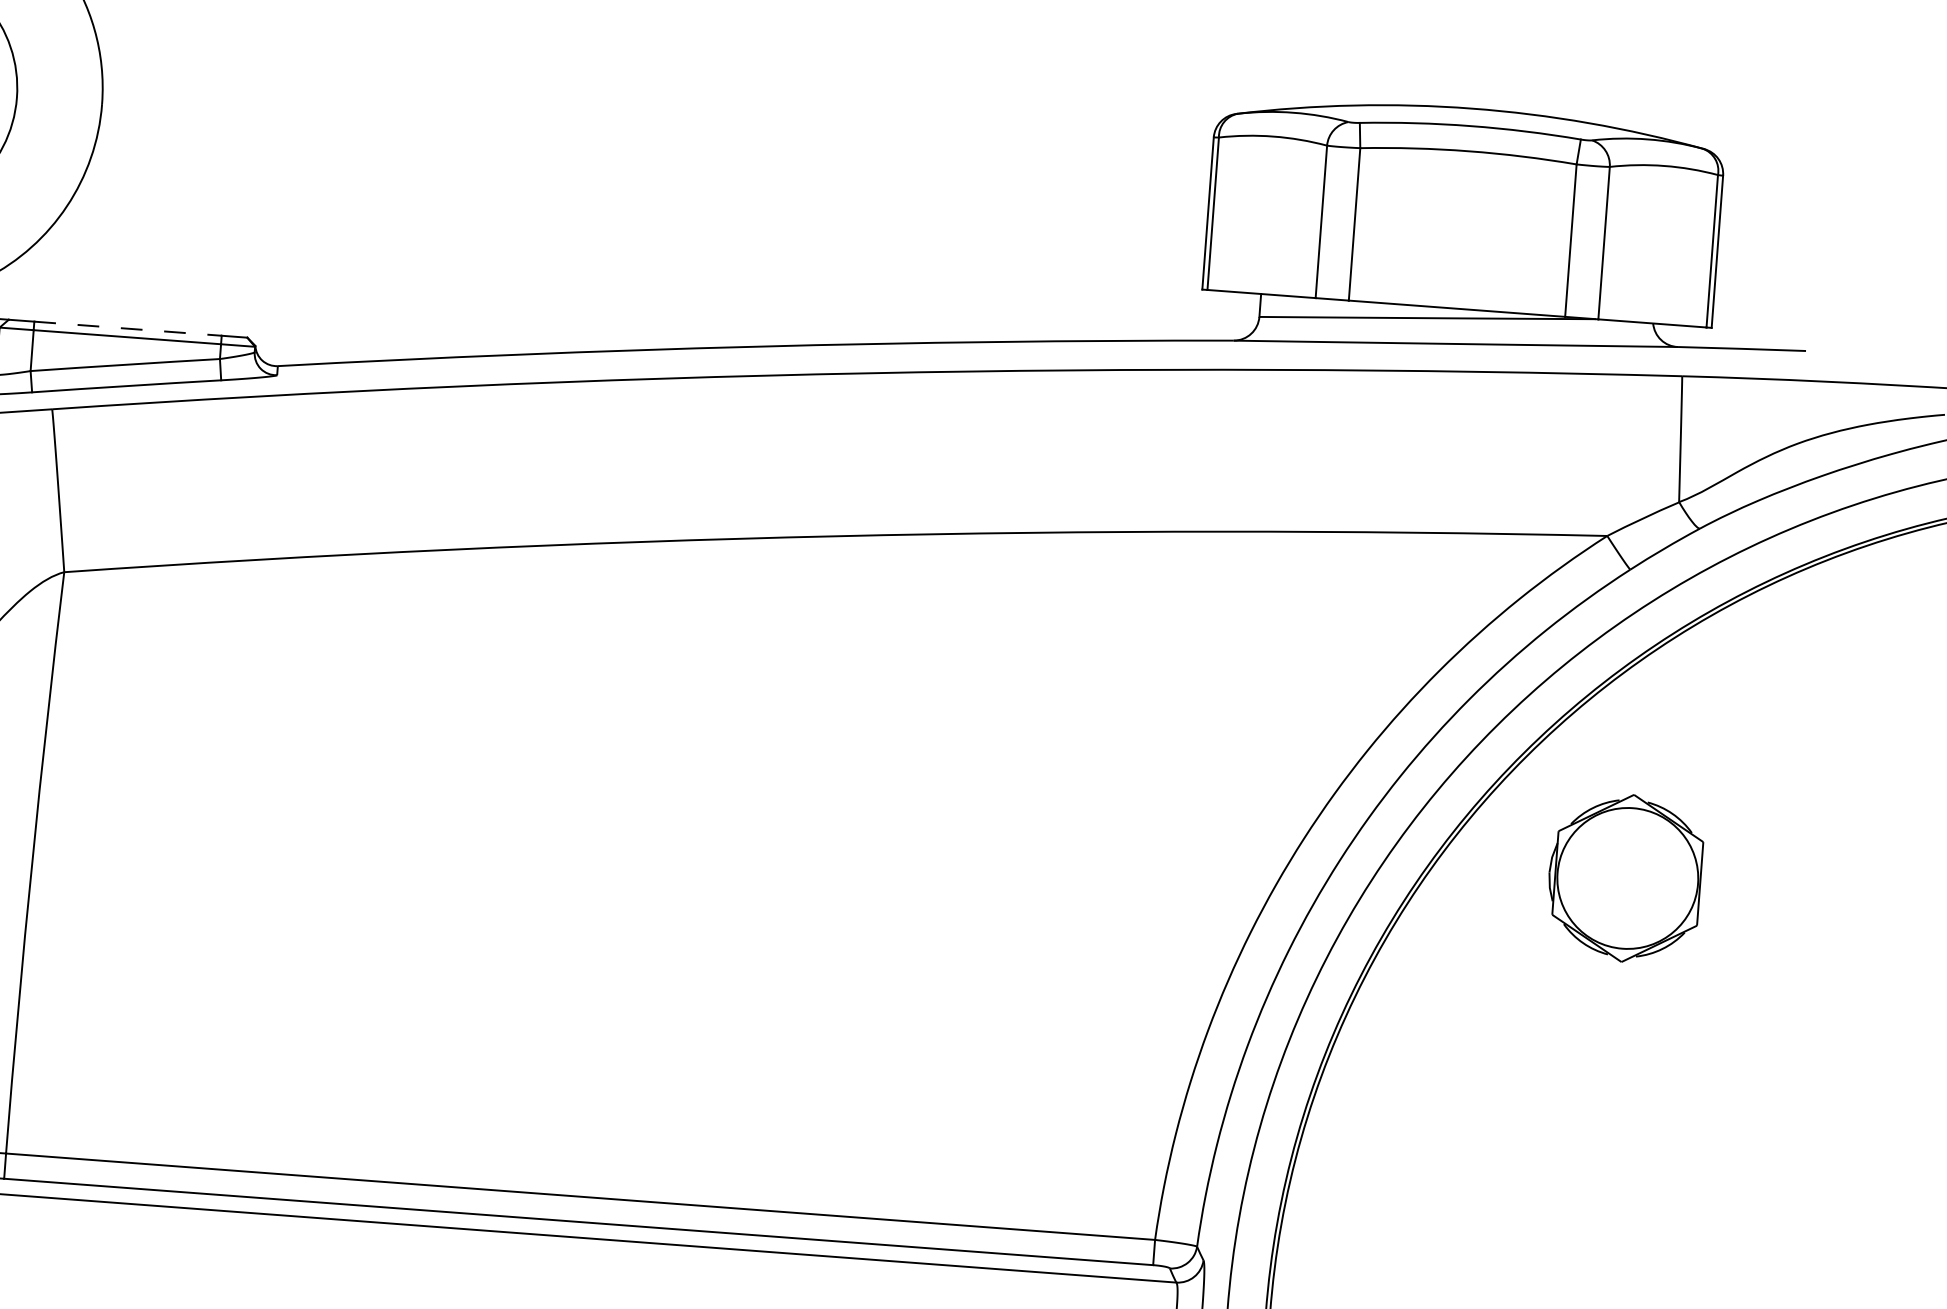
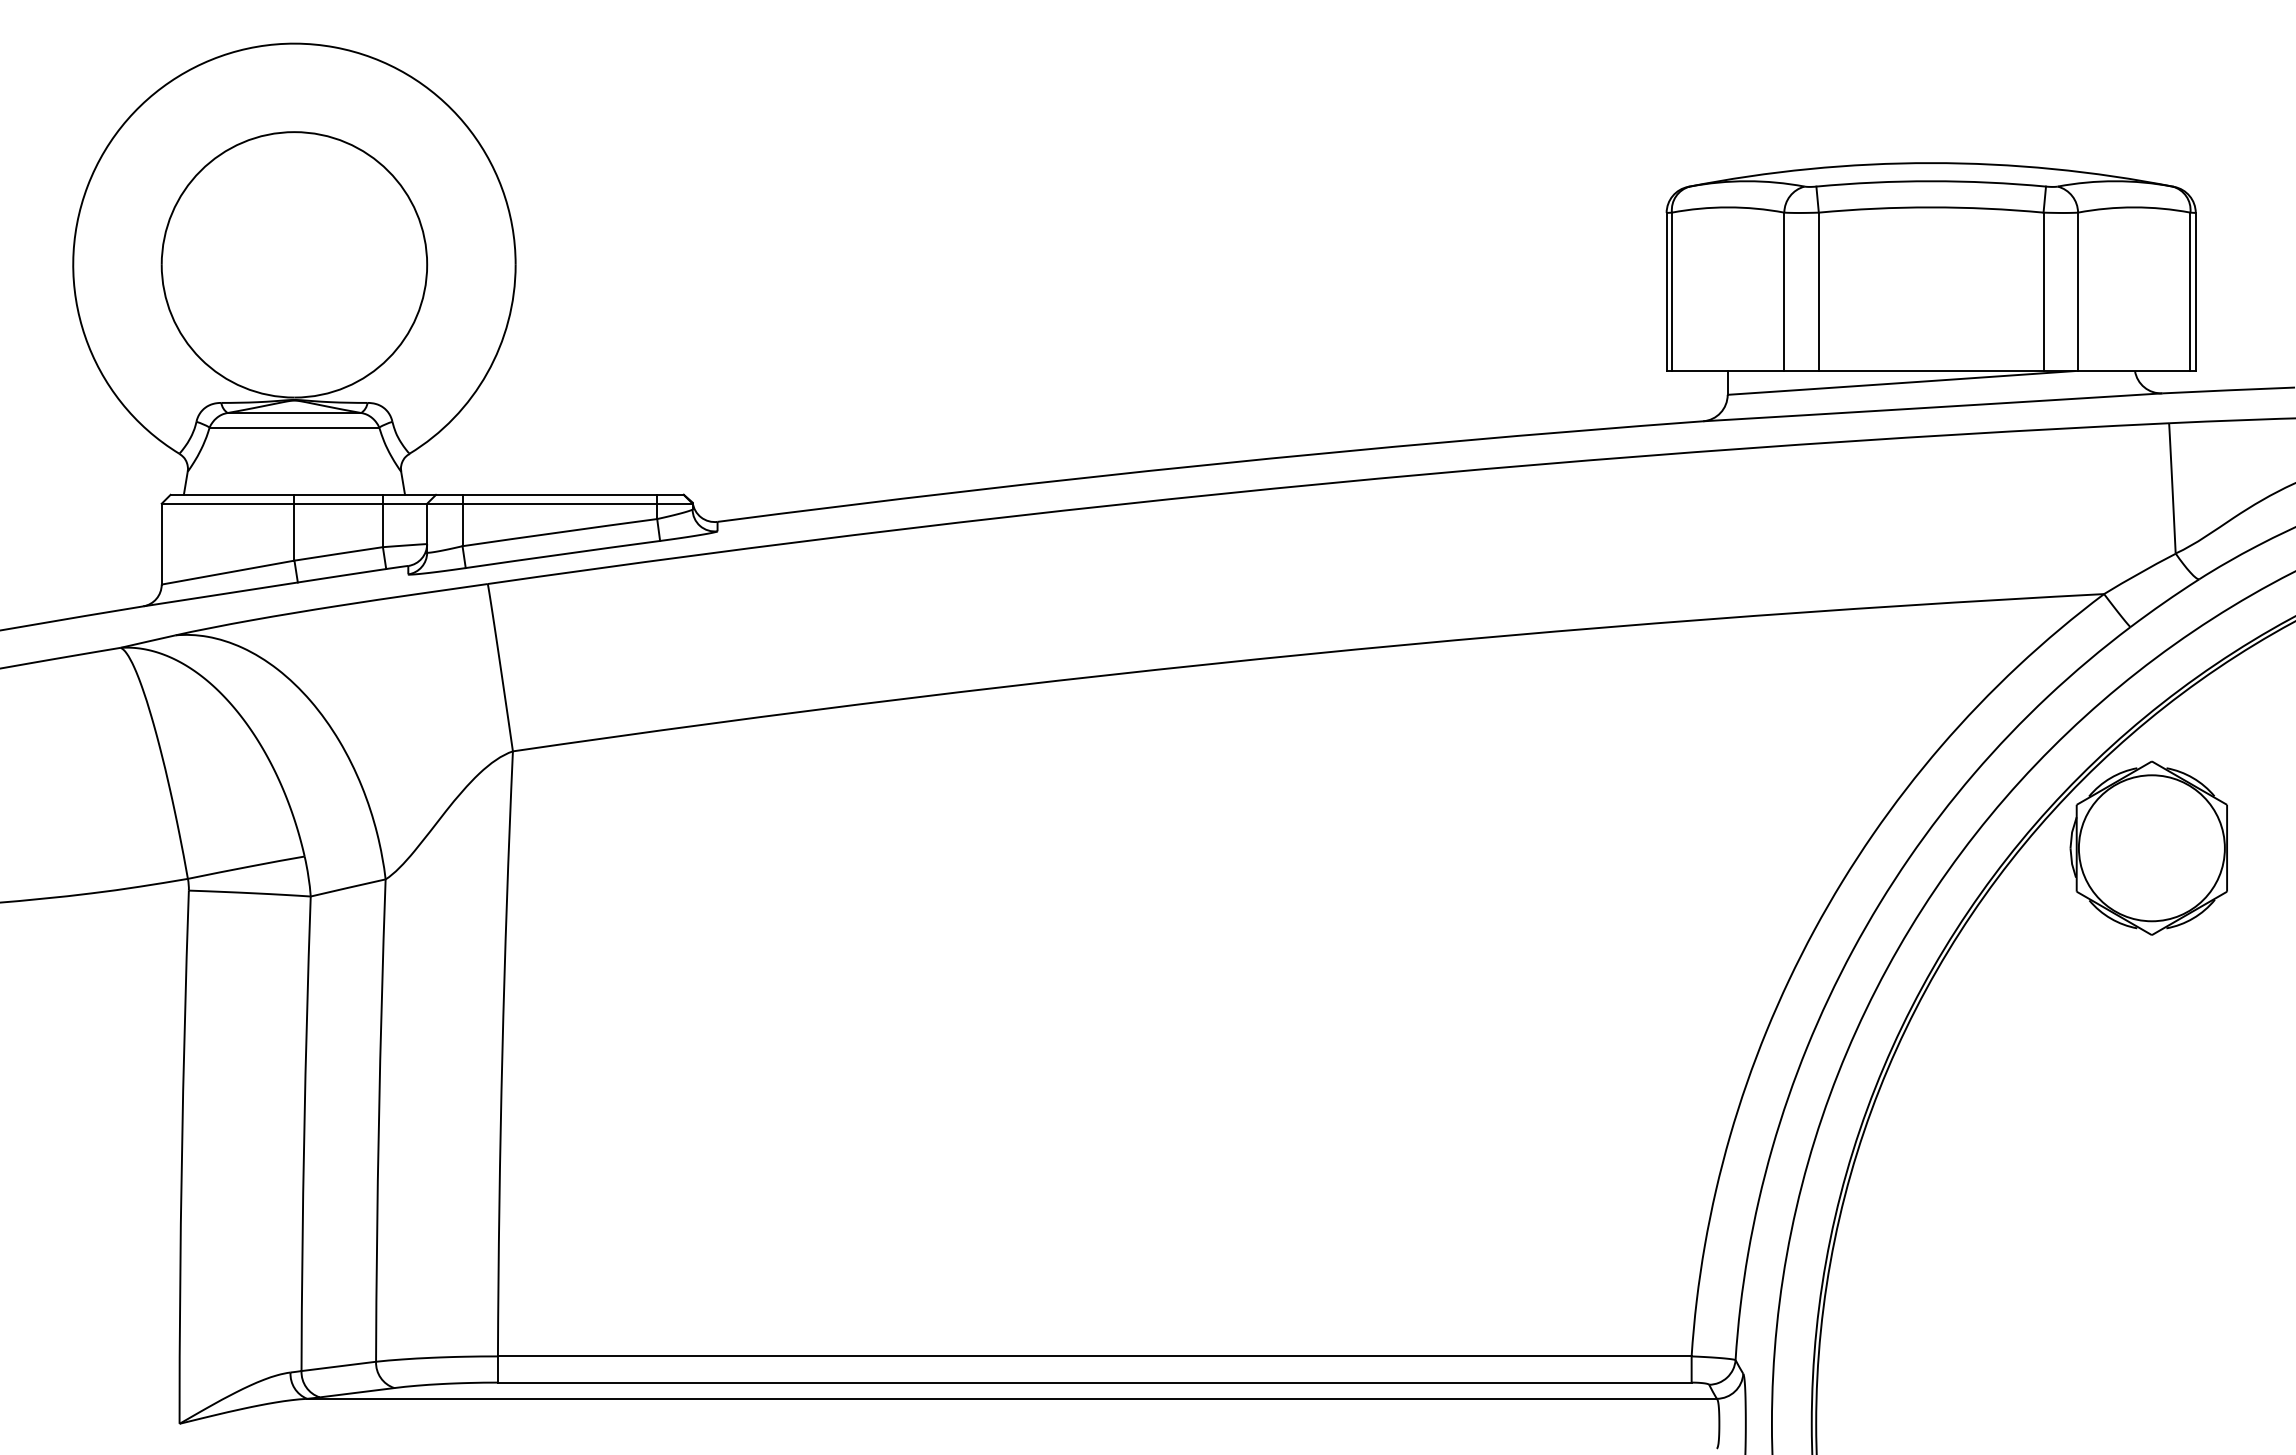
line: (128, 328) -> (560, 494), dashed -> solid
part: (1624, 877) -> (2148, 847), moved

